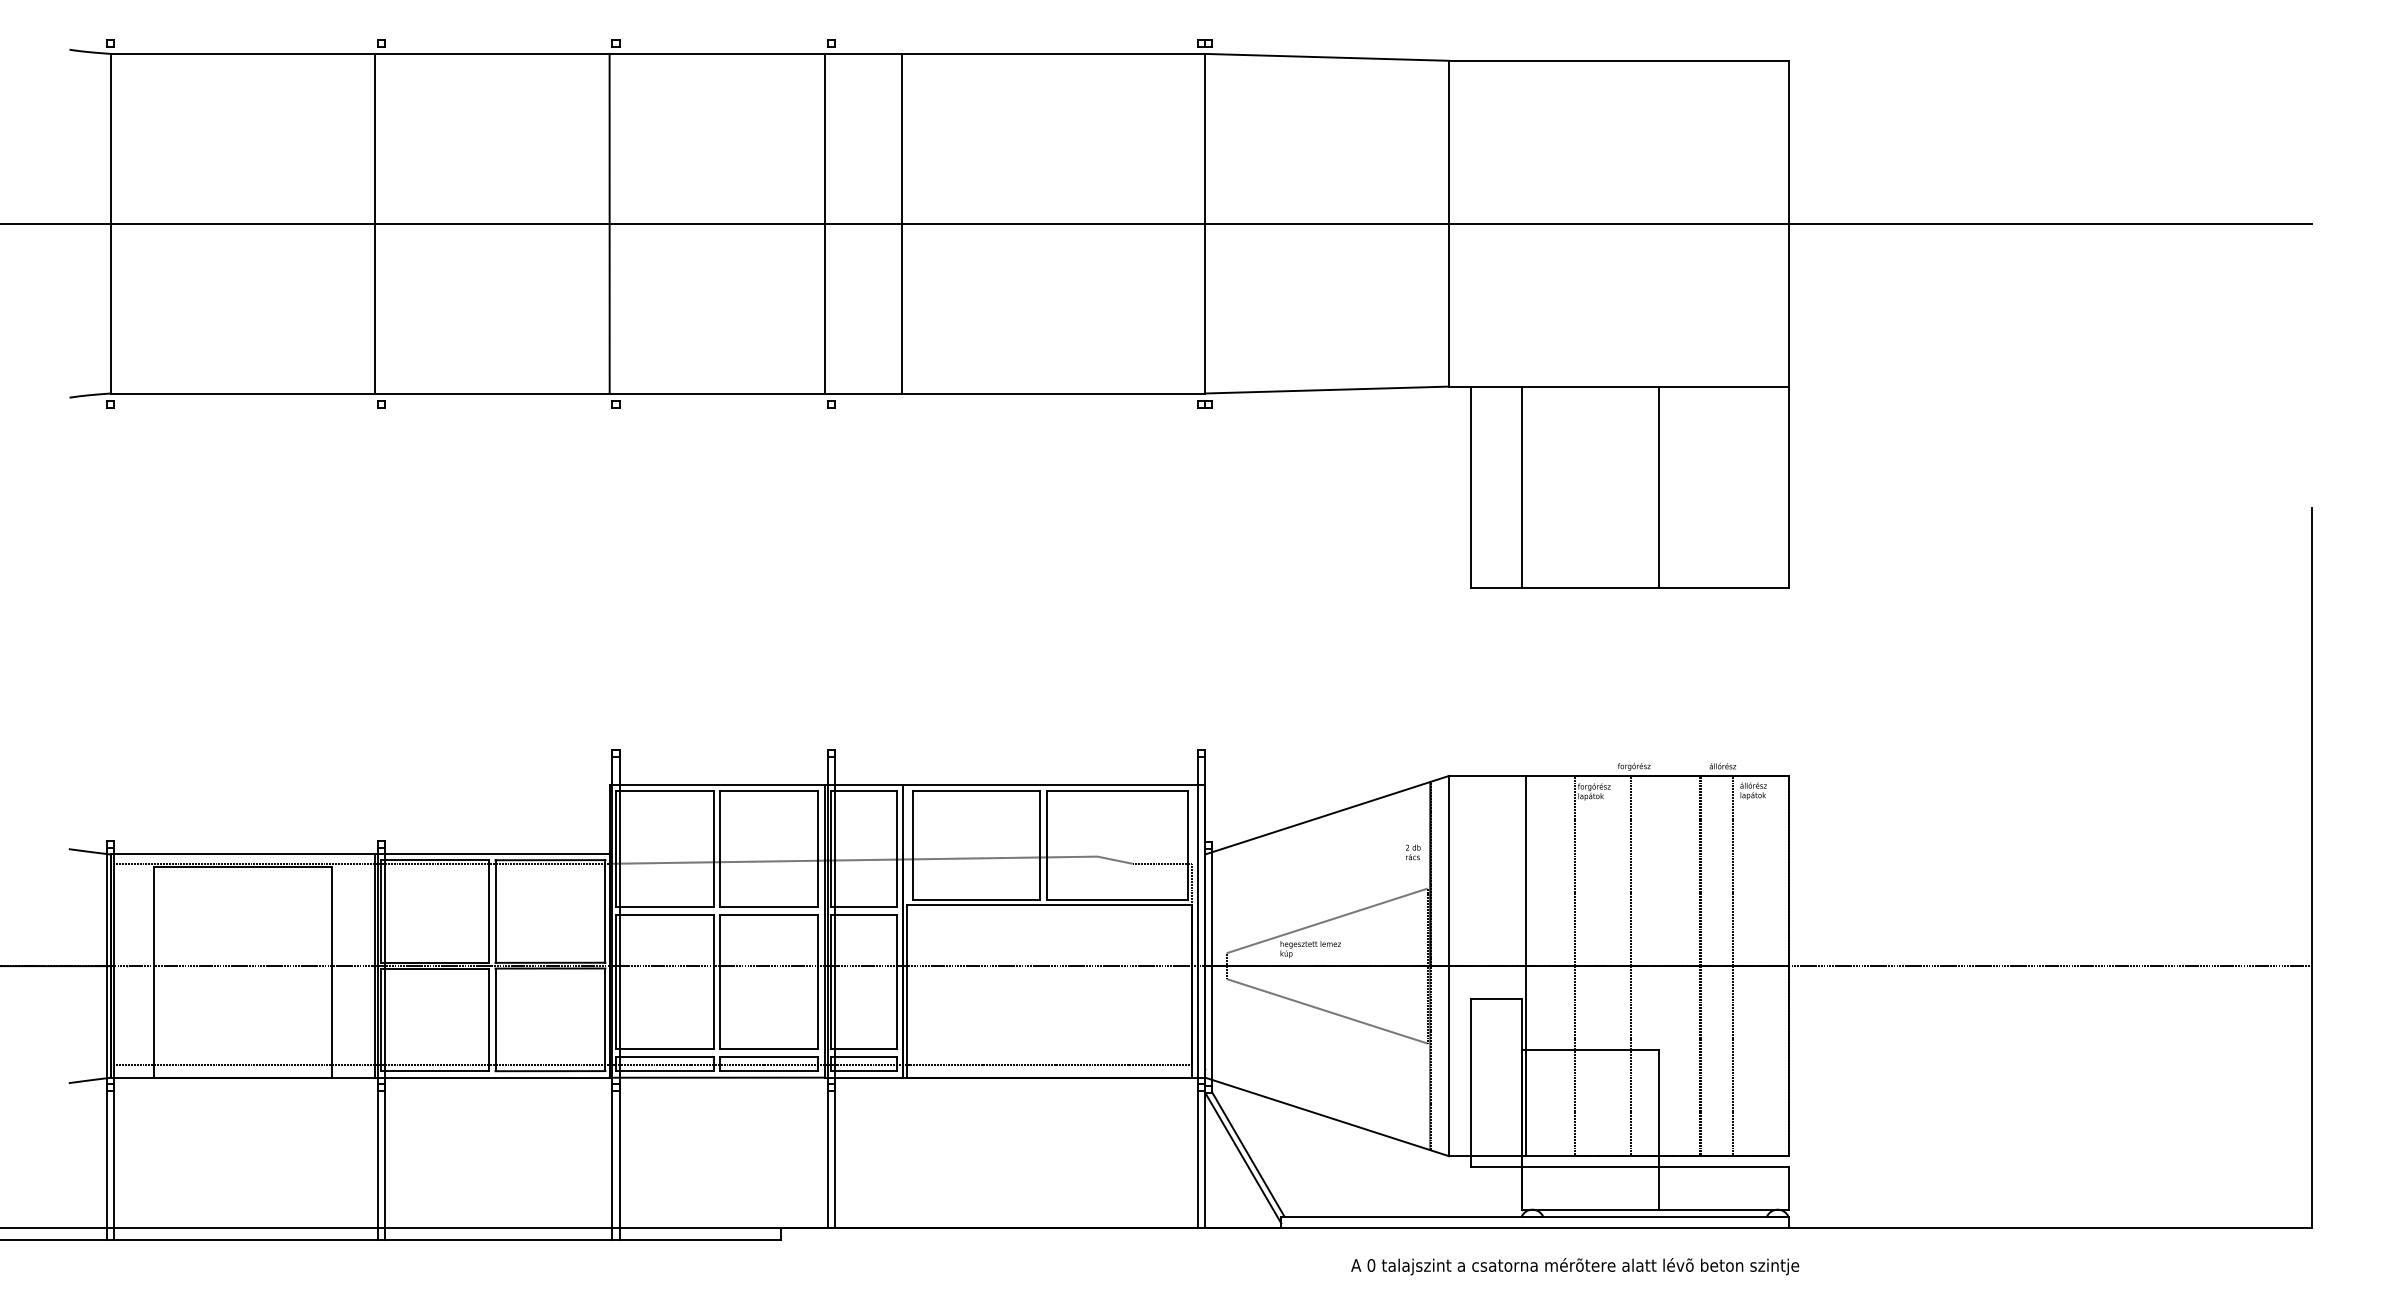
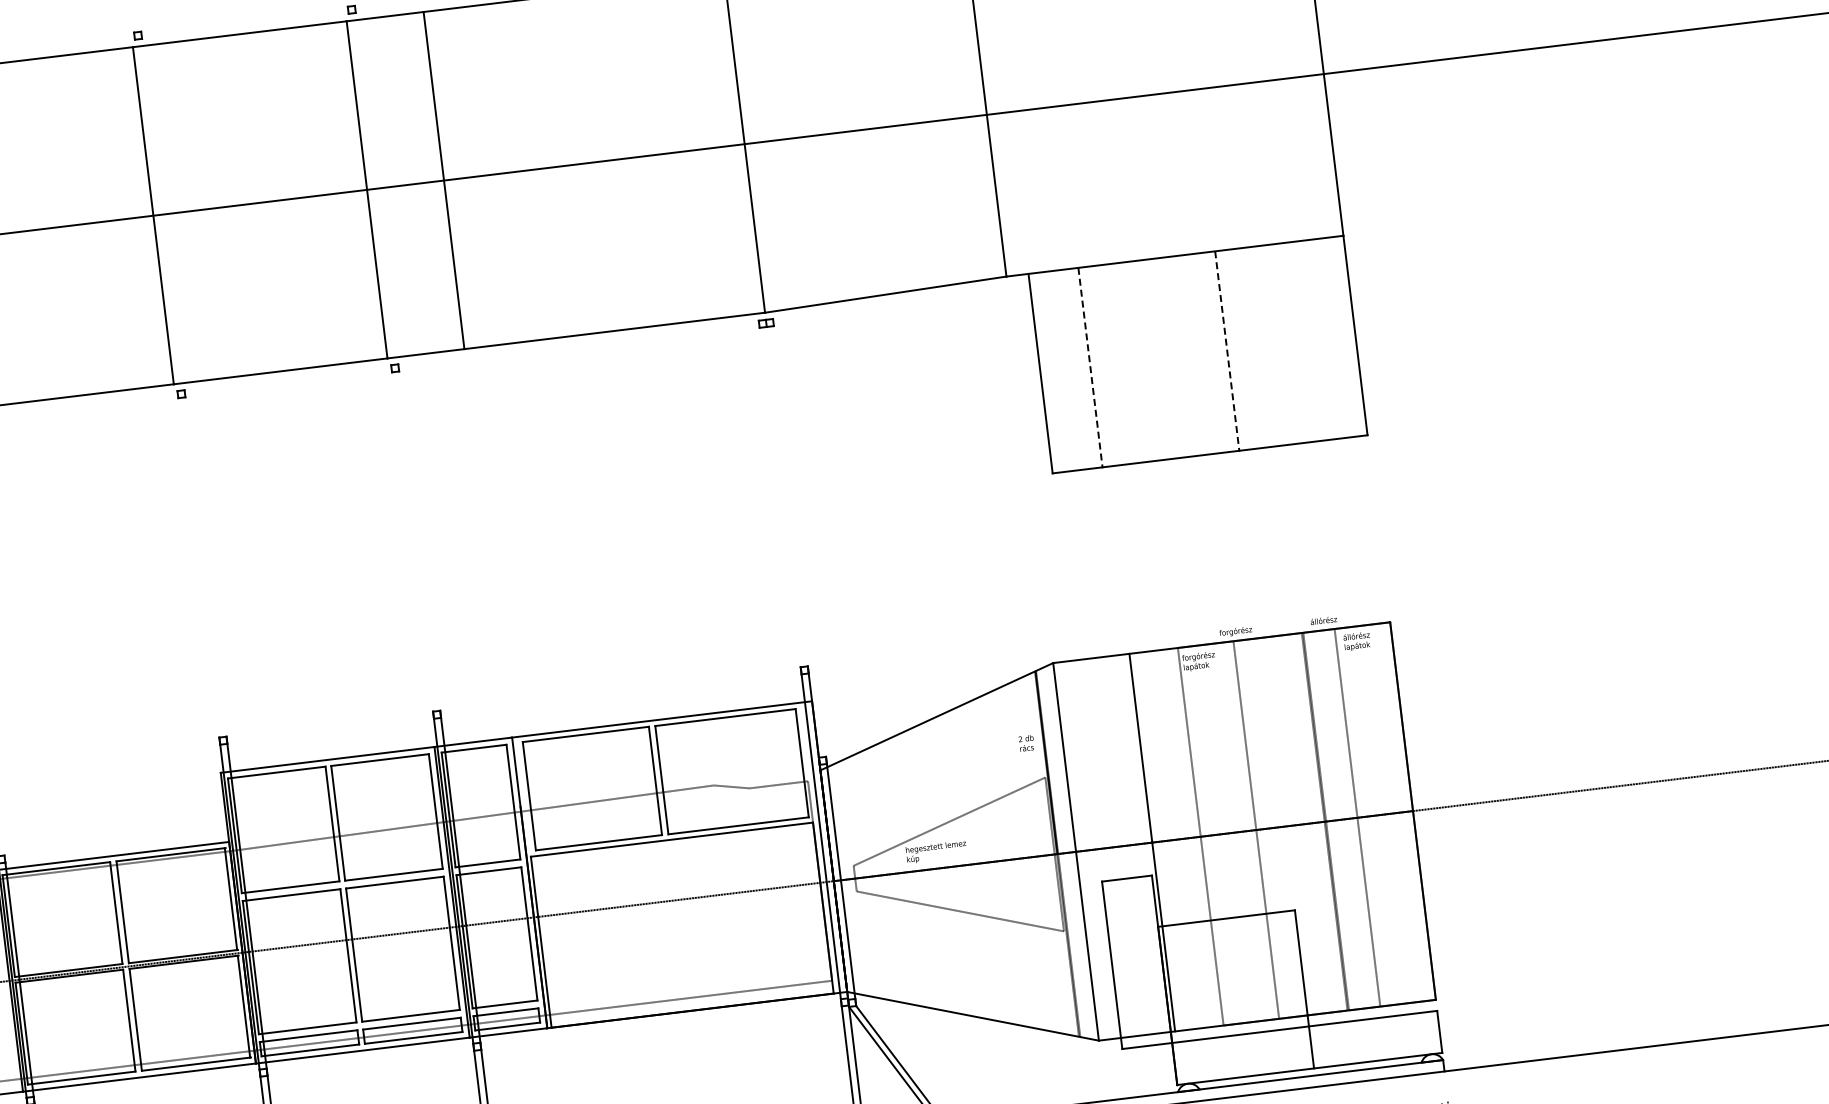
line: (1521, 487) -> (1090, 368), solid -> dashed
line: (1659, 487) -> (1227, 351), solid -> dashed

